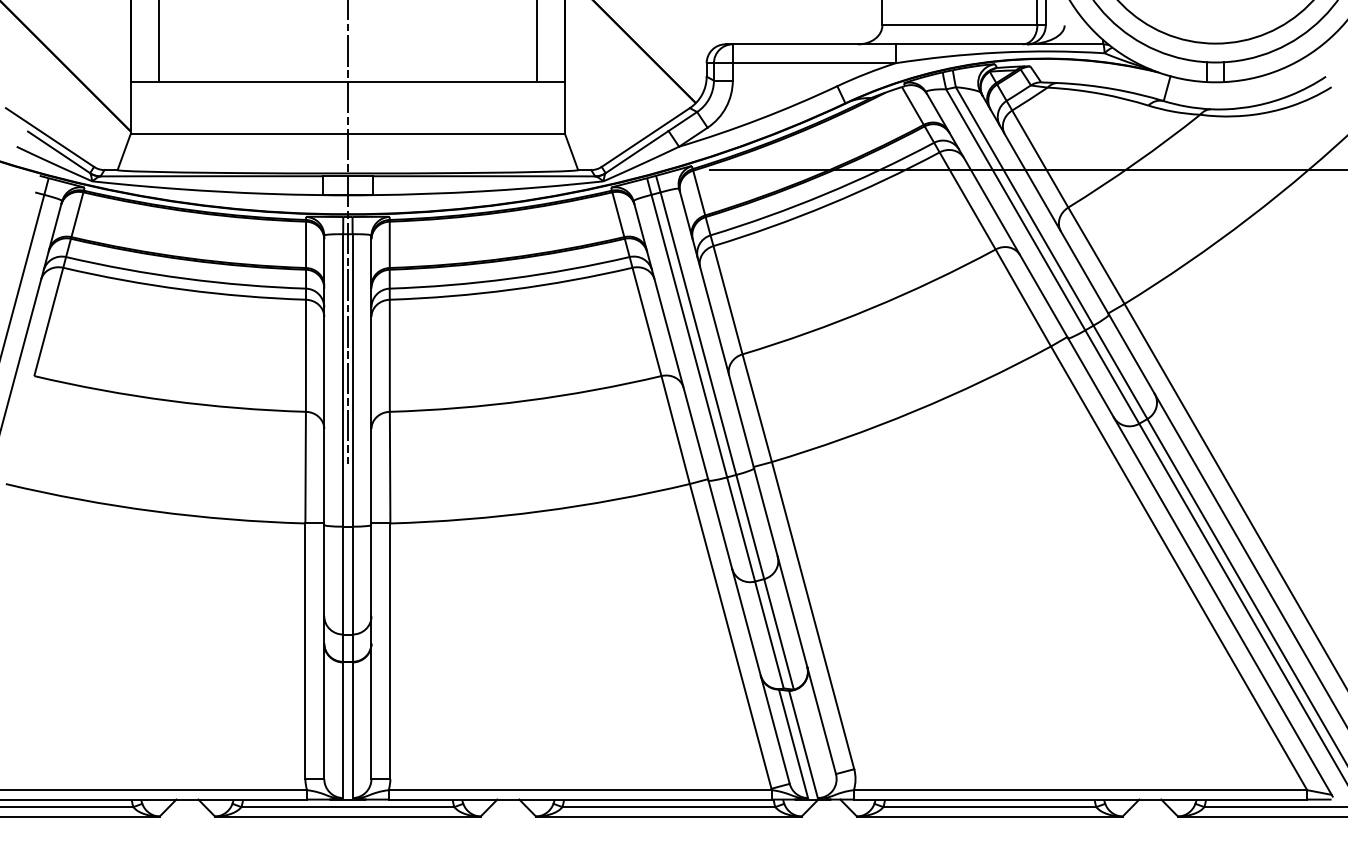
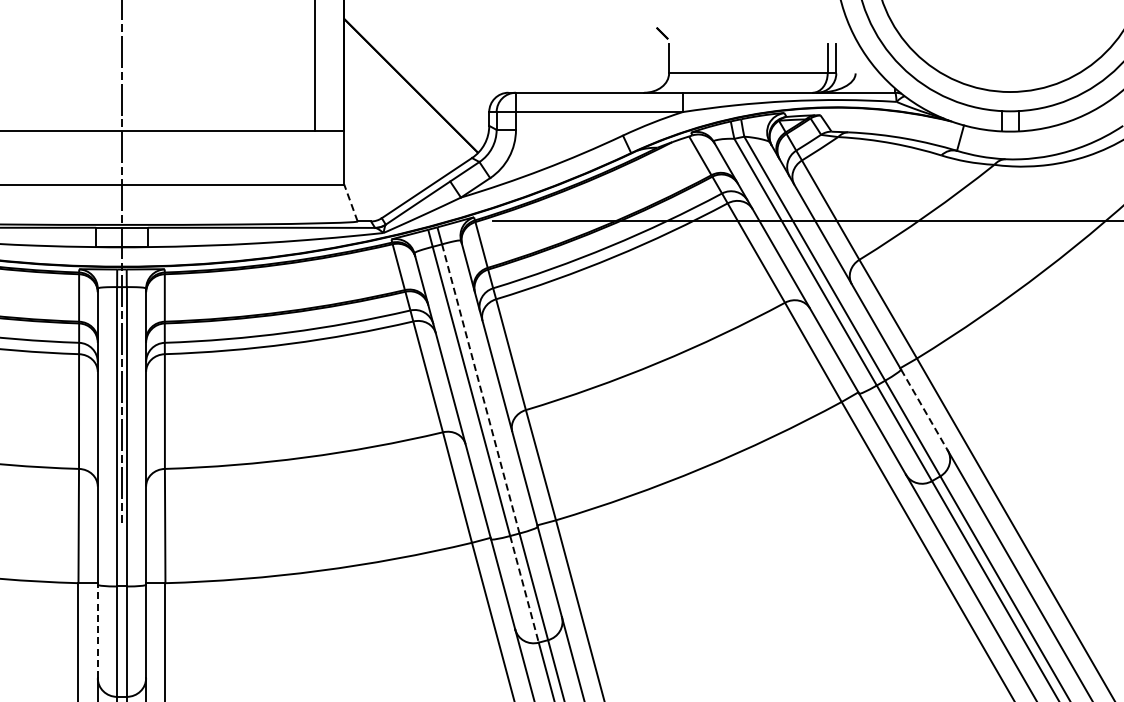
line: (571, 151) -> (350, 202), solid -> dashed
line: (698, 334) -> (480, 389), solid -> dashed
line: (1131, 354) -> (924, 410), solid -> dashed
line: (741, 529) -> (524, 589), solid -> dashed
line: (324, 570) -> (98, 631), solid -> dashed

